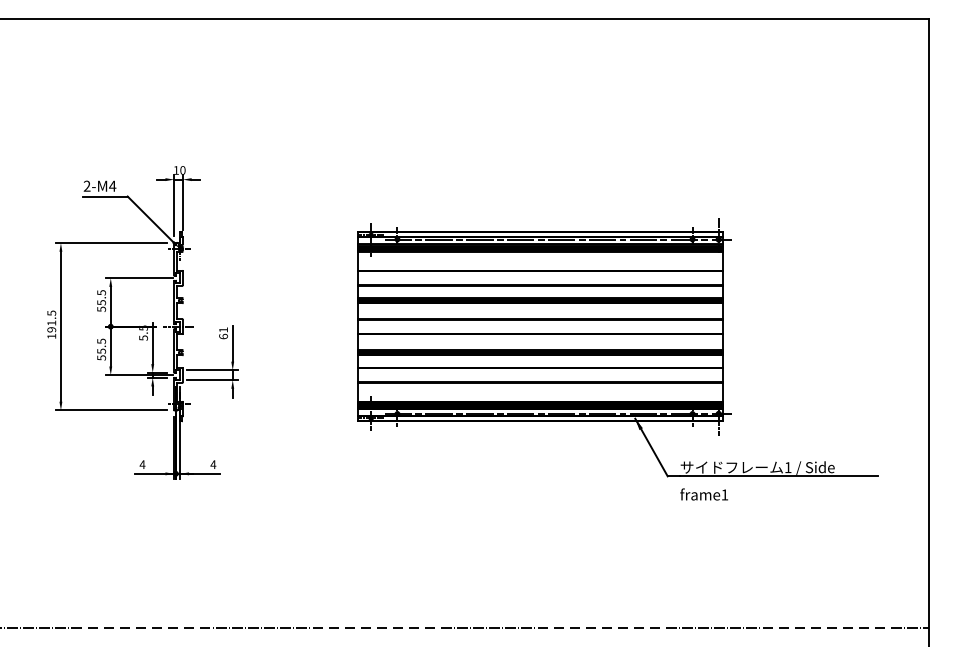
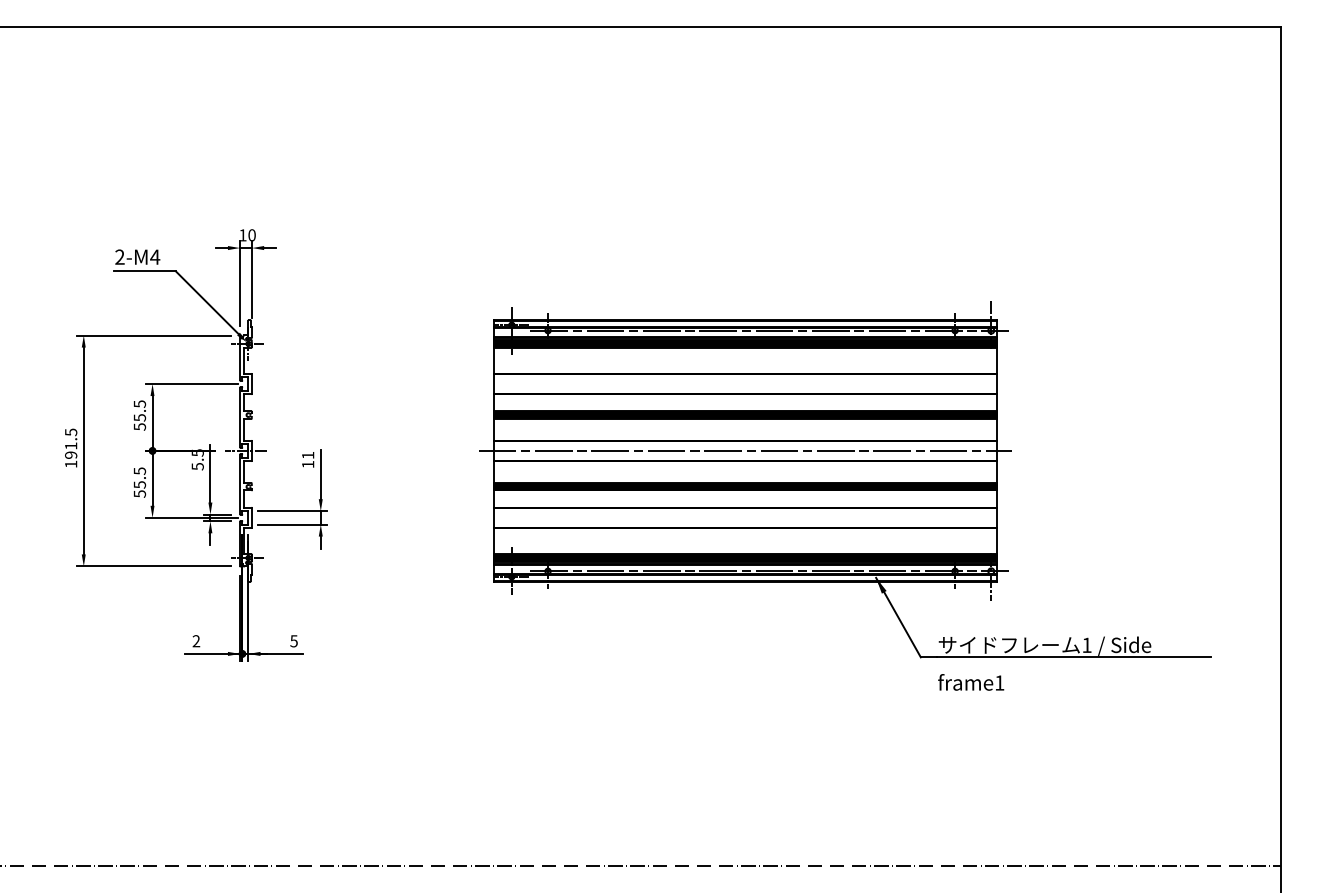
line: (540, 326) -> (745, 450), added
text: (223, 336) -> (308, 464), 61 -> 11
text: (142, 464) -> (196, 641), 4 -> 2
text: (213, 464) -> (294, 641), 4 -> 5

